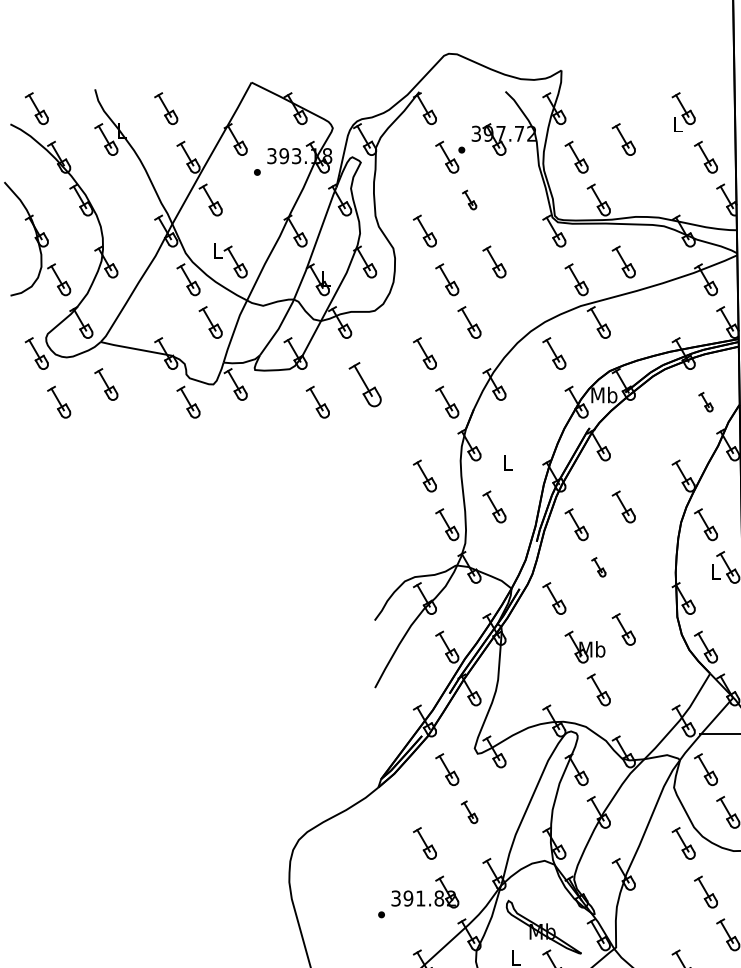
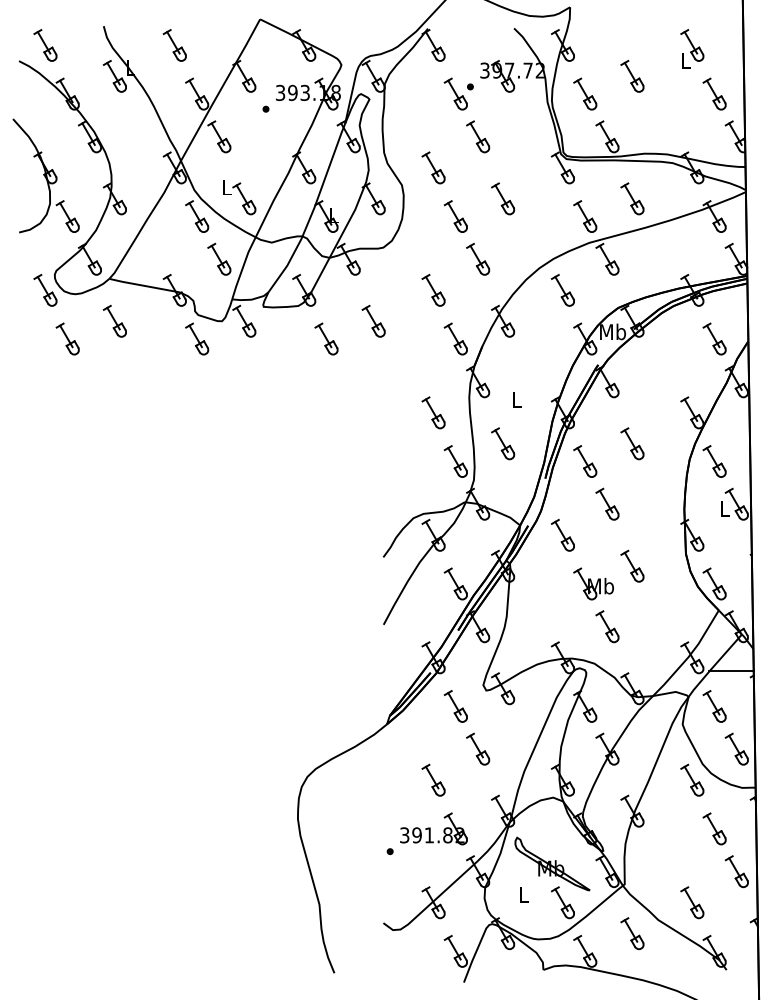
part: (469, 199) -> (478, 136), size x1.67
part: (364, 383) -> (373, 320), size x0.71
part: (705, 401) -> (714, 338), size x1.67
part: (598, 566) -> (607, 503), size x1.67
part: (469, 811) -> (478, 748), size x1.43

